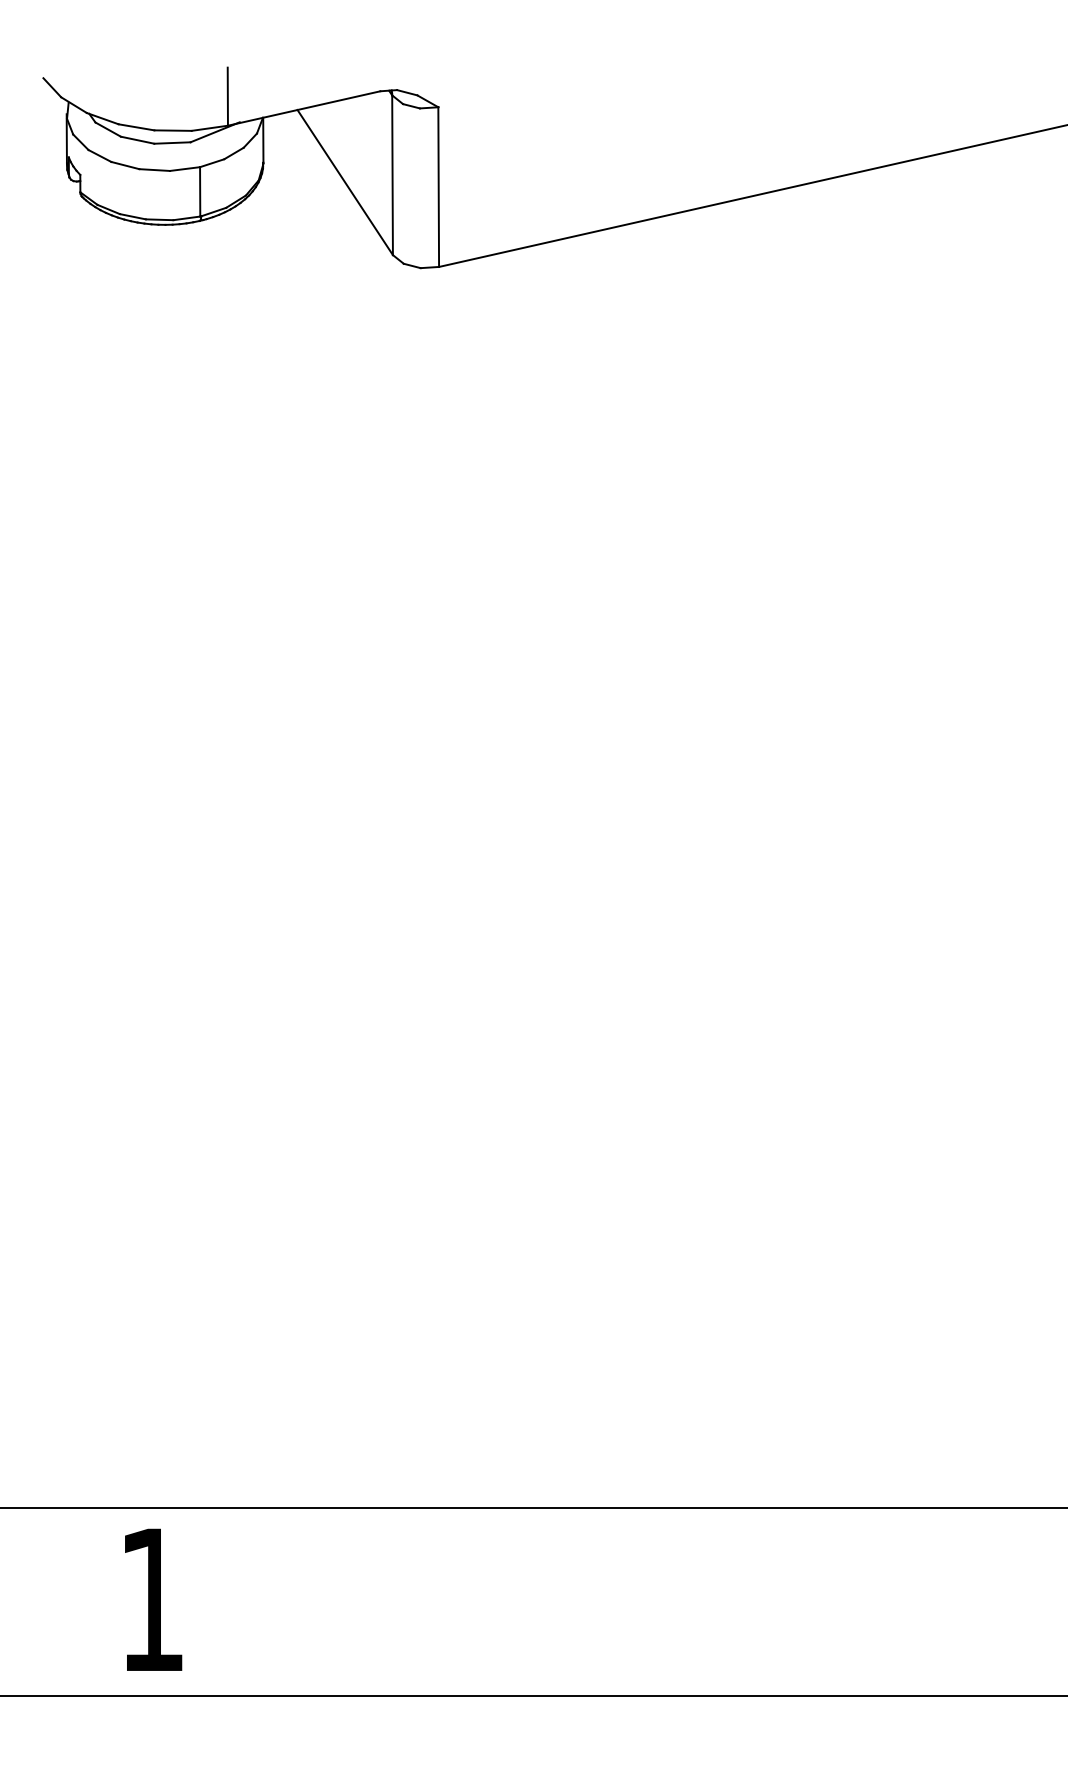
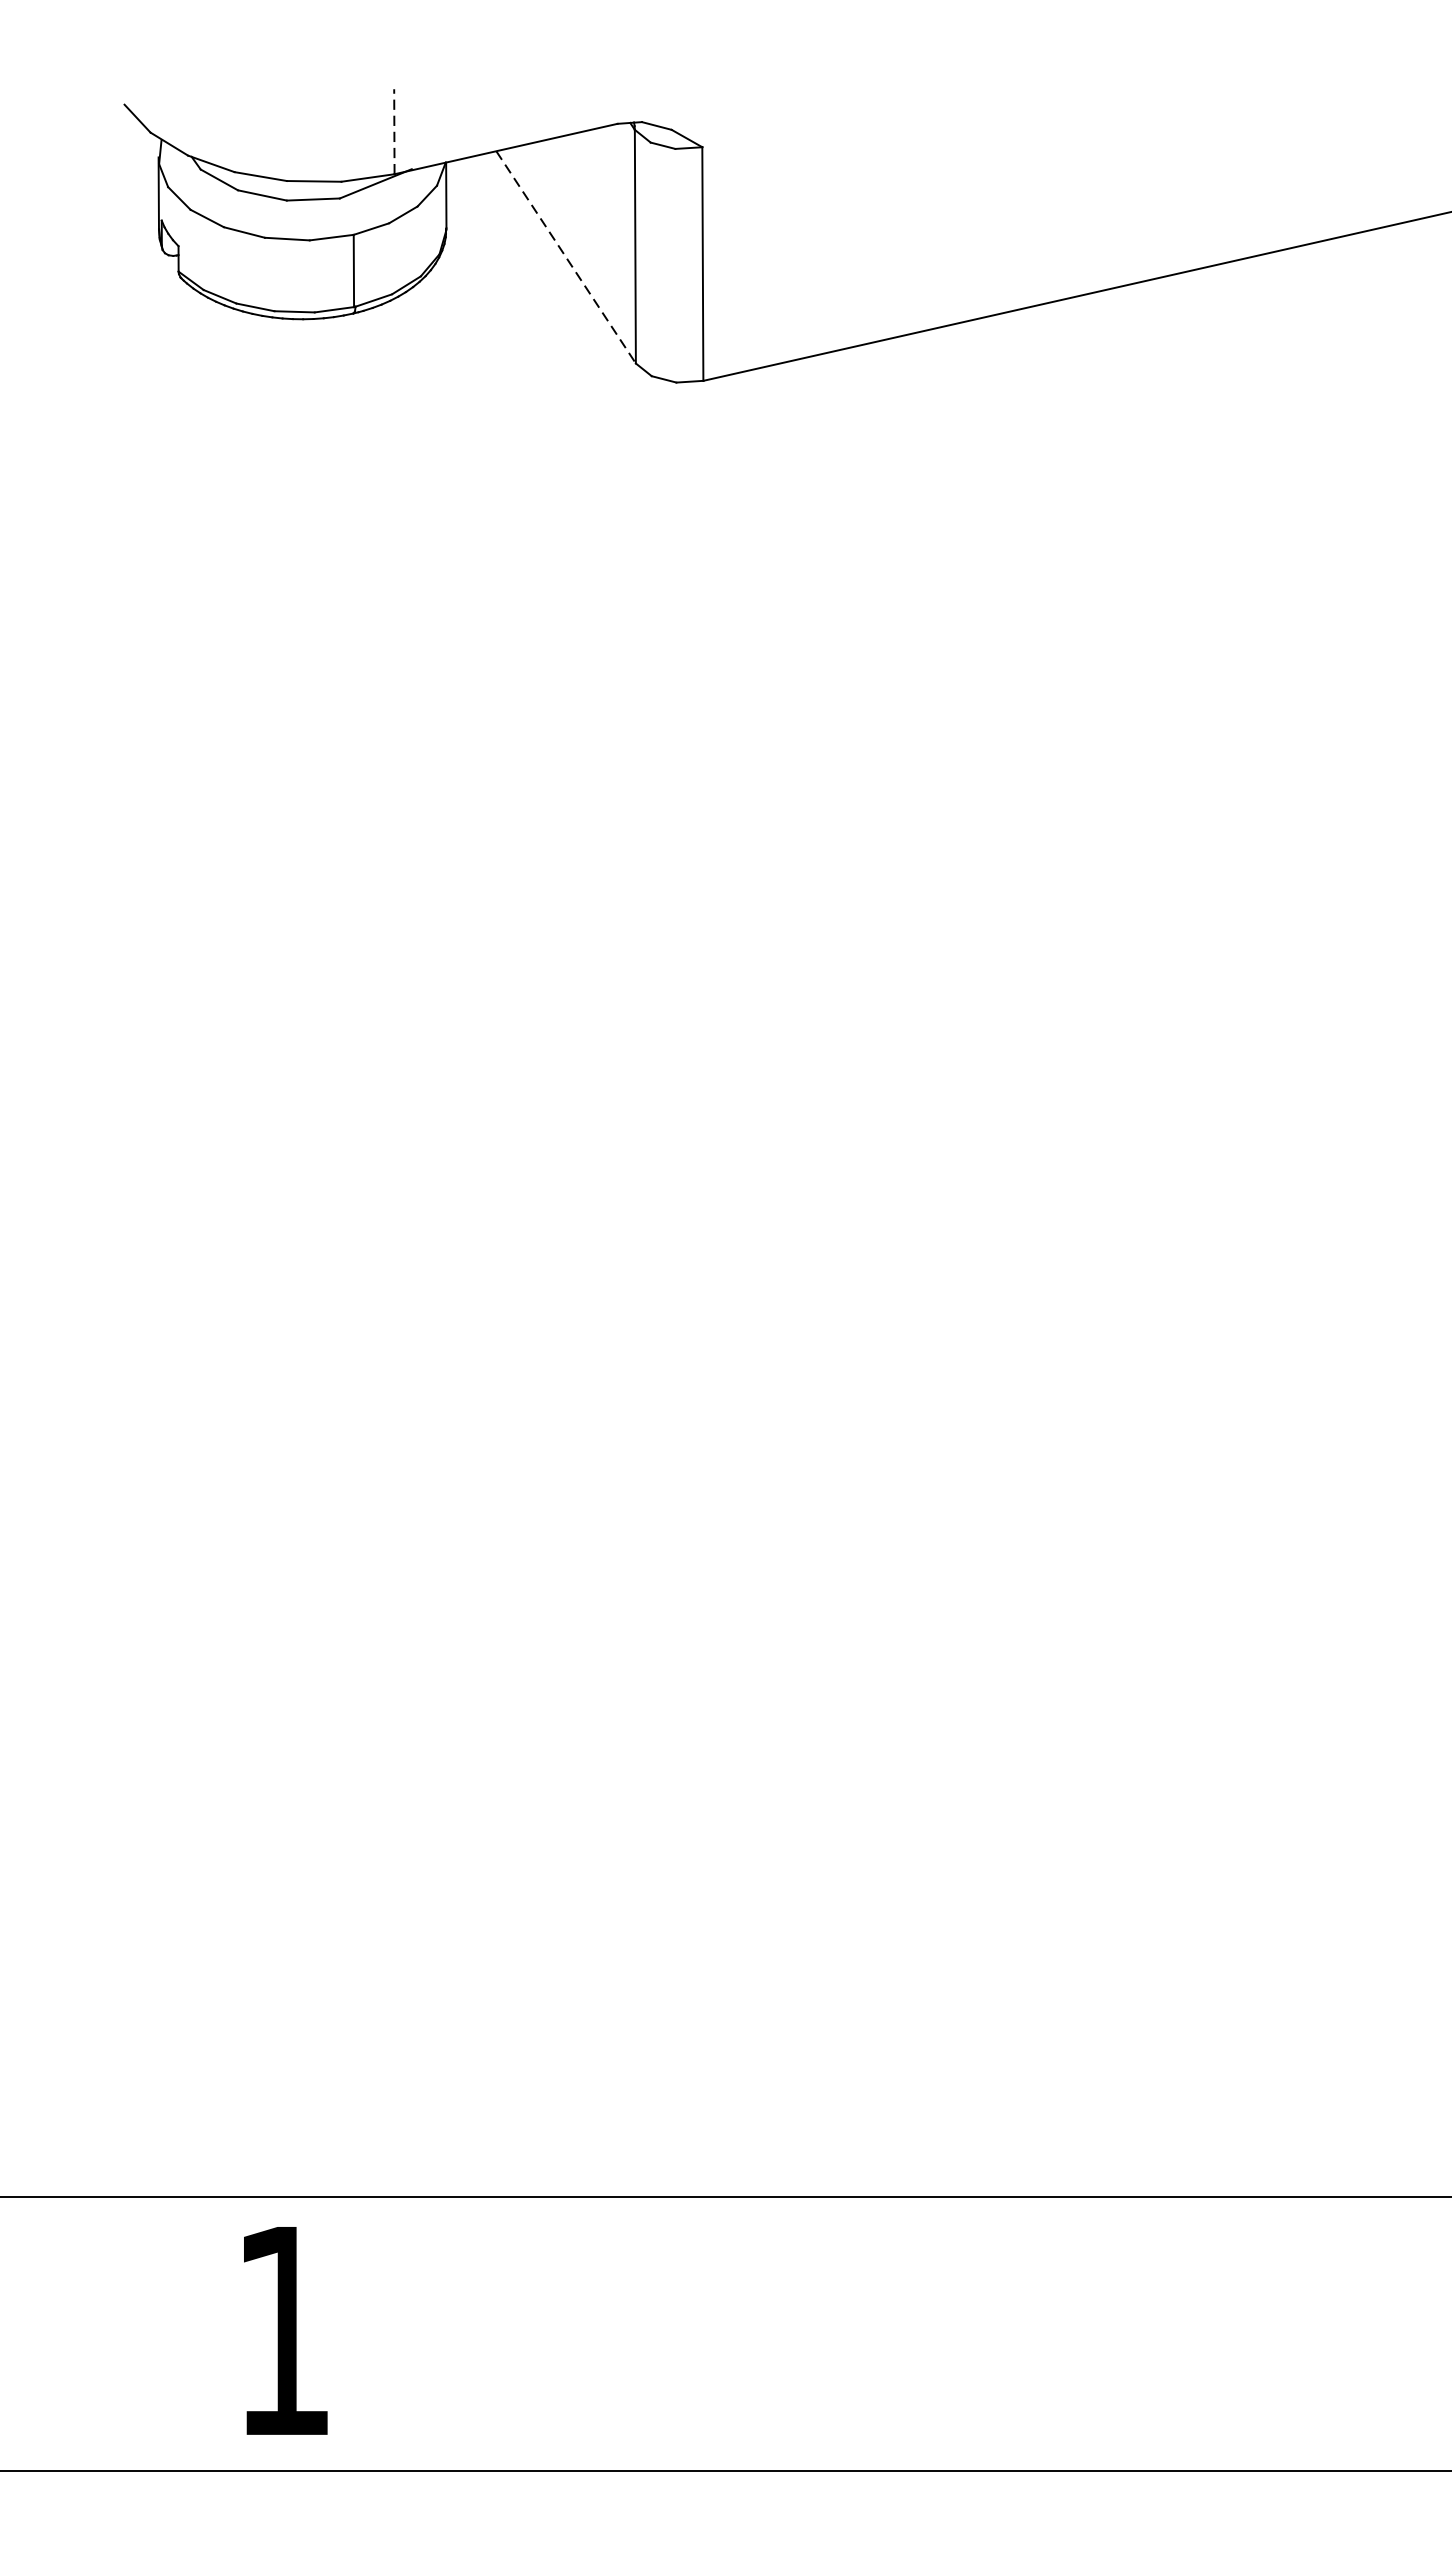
line: (227, 96) -> (393, 131), solid -> dashed
line: (345, 182) -> (566, 257), solid -> dashed

